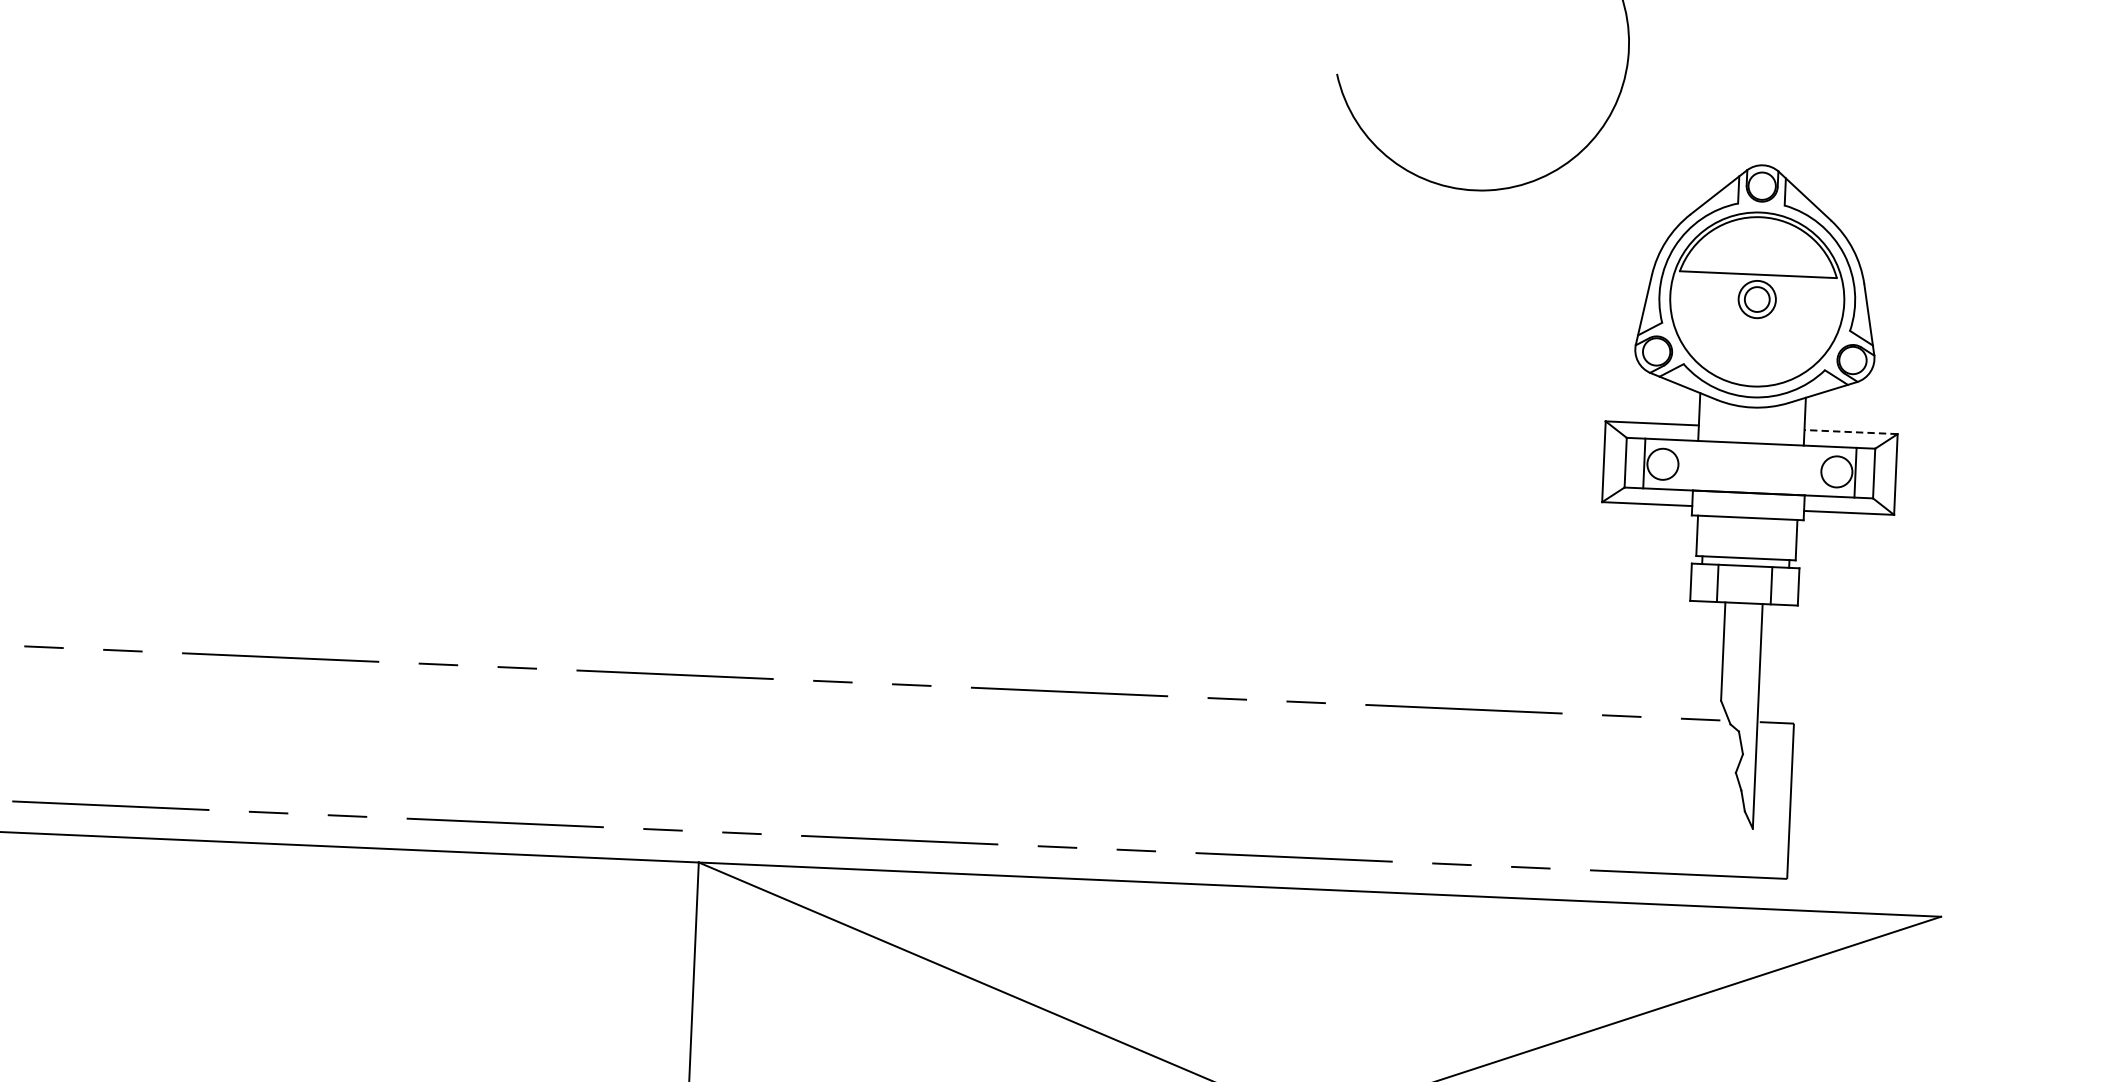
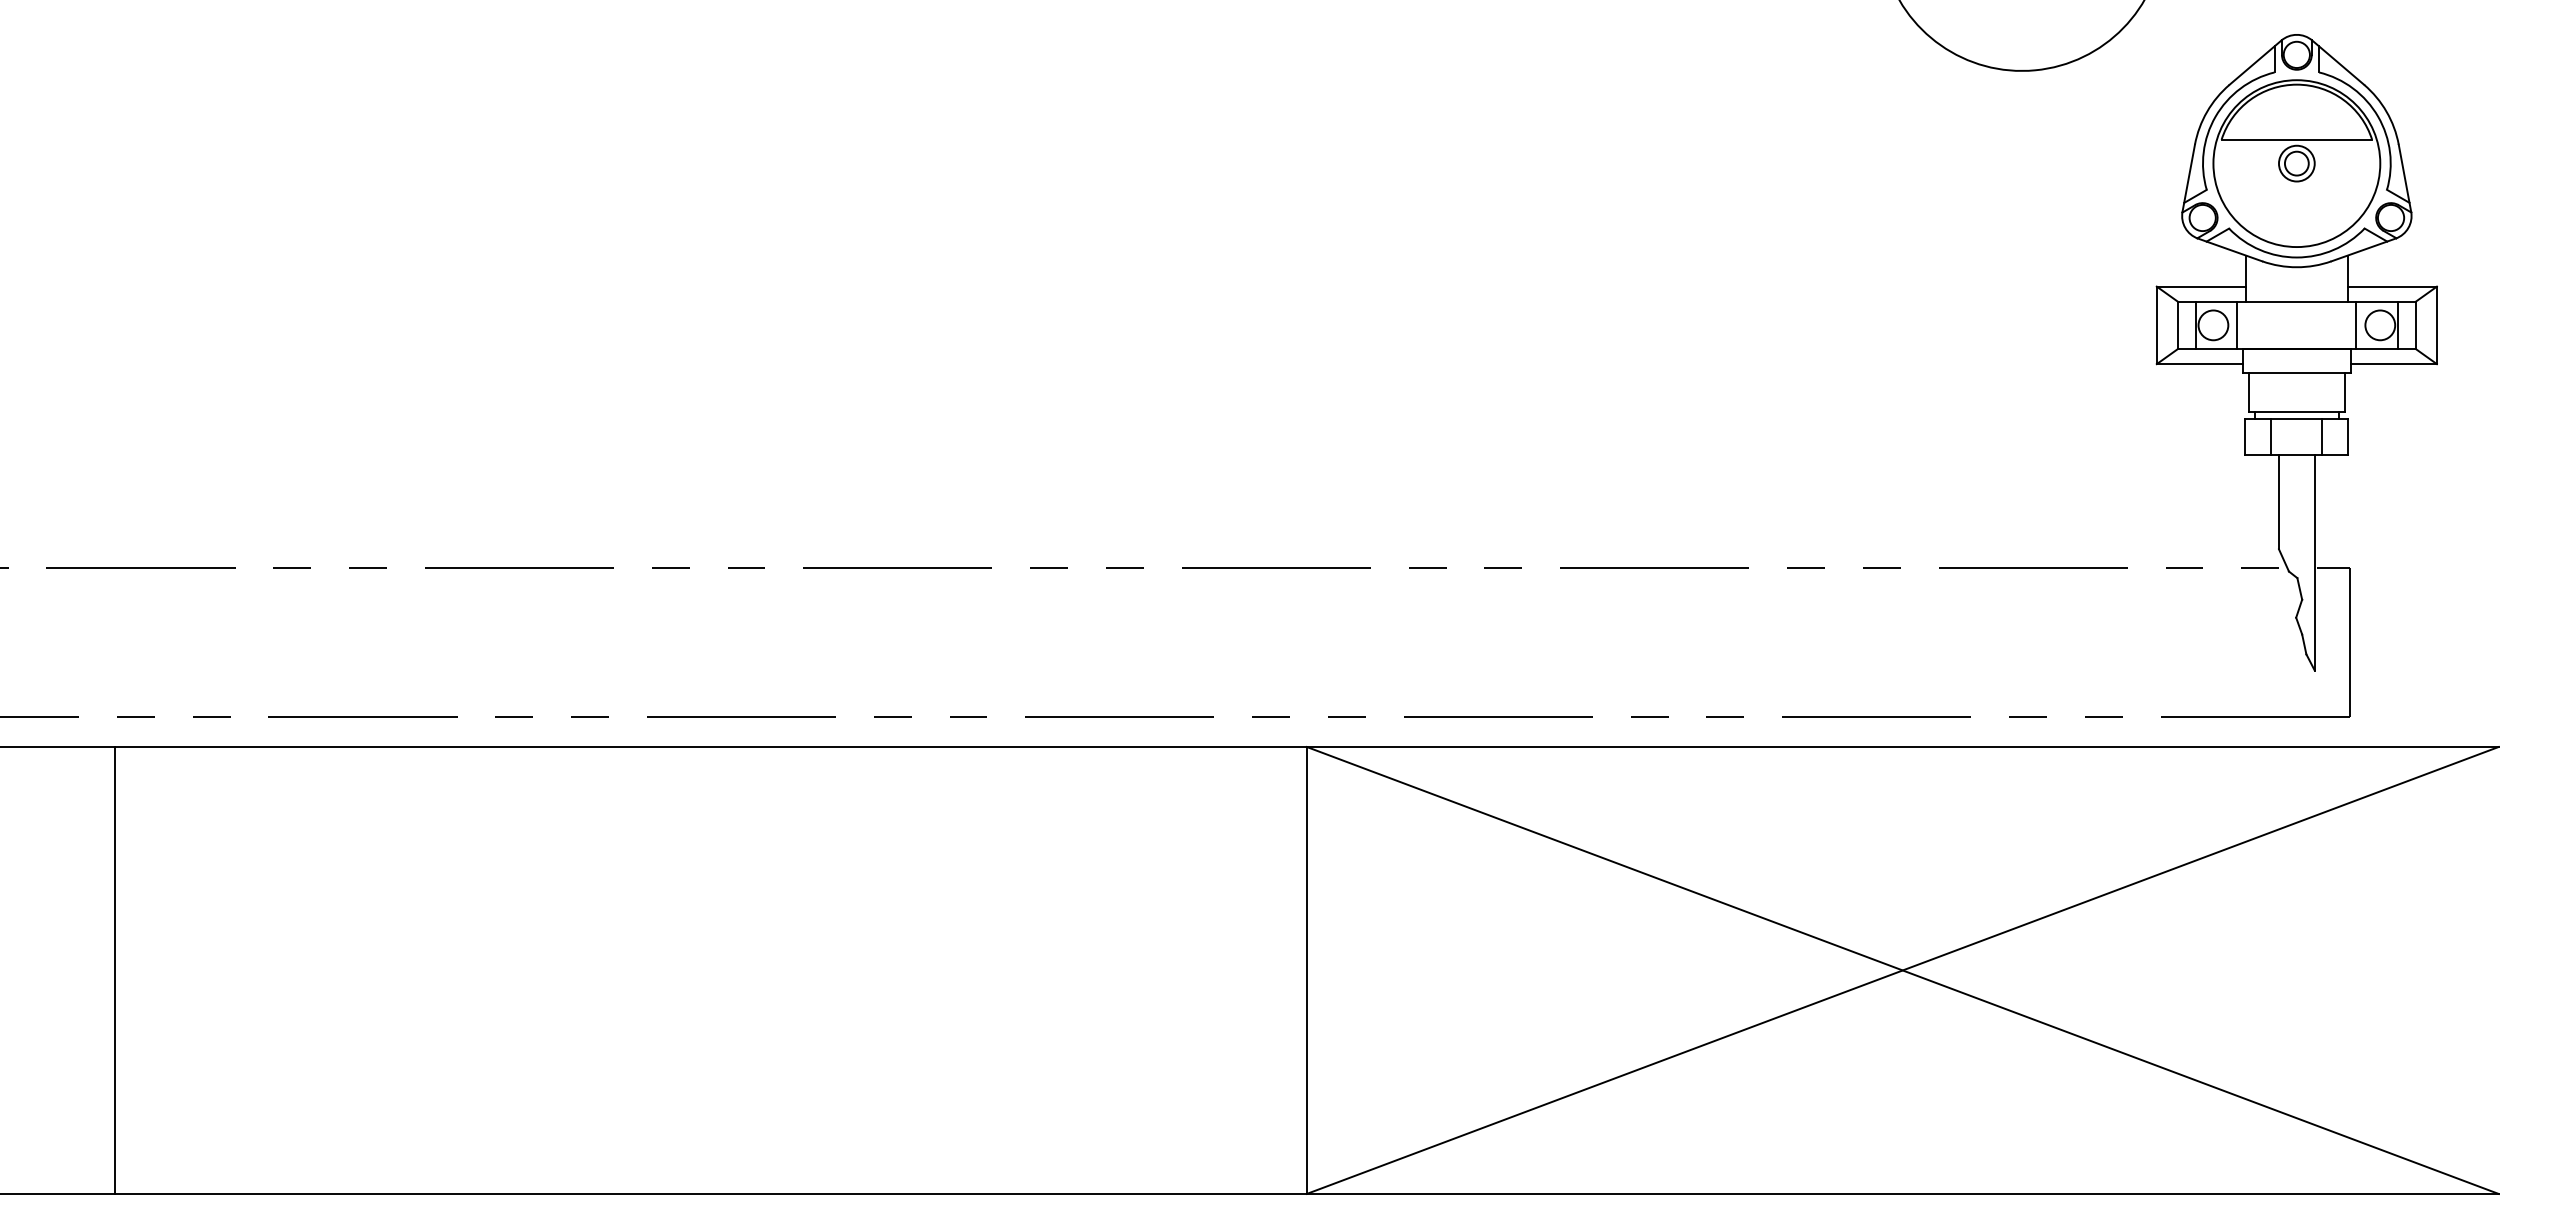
line: (1851, 431) -> (2392, 286), dashed -> solid
line: (1688, 465) -> (2237, 325), added
line: (1812, 470) -> (2356, 325), added

